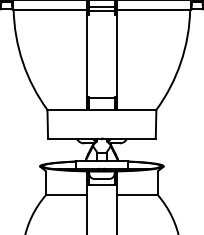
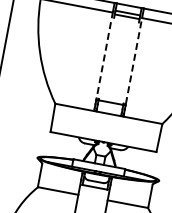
line: (116, 52) -> (133, 60), solid -> dashed
line: (87, 53) -> (105, 55), solid -> dashed

